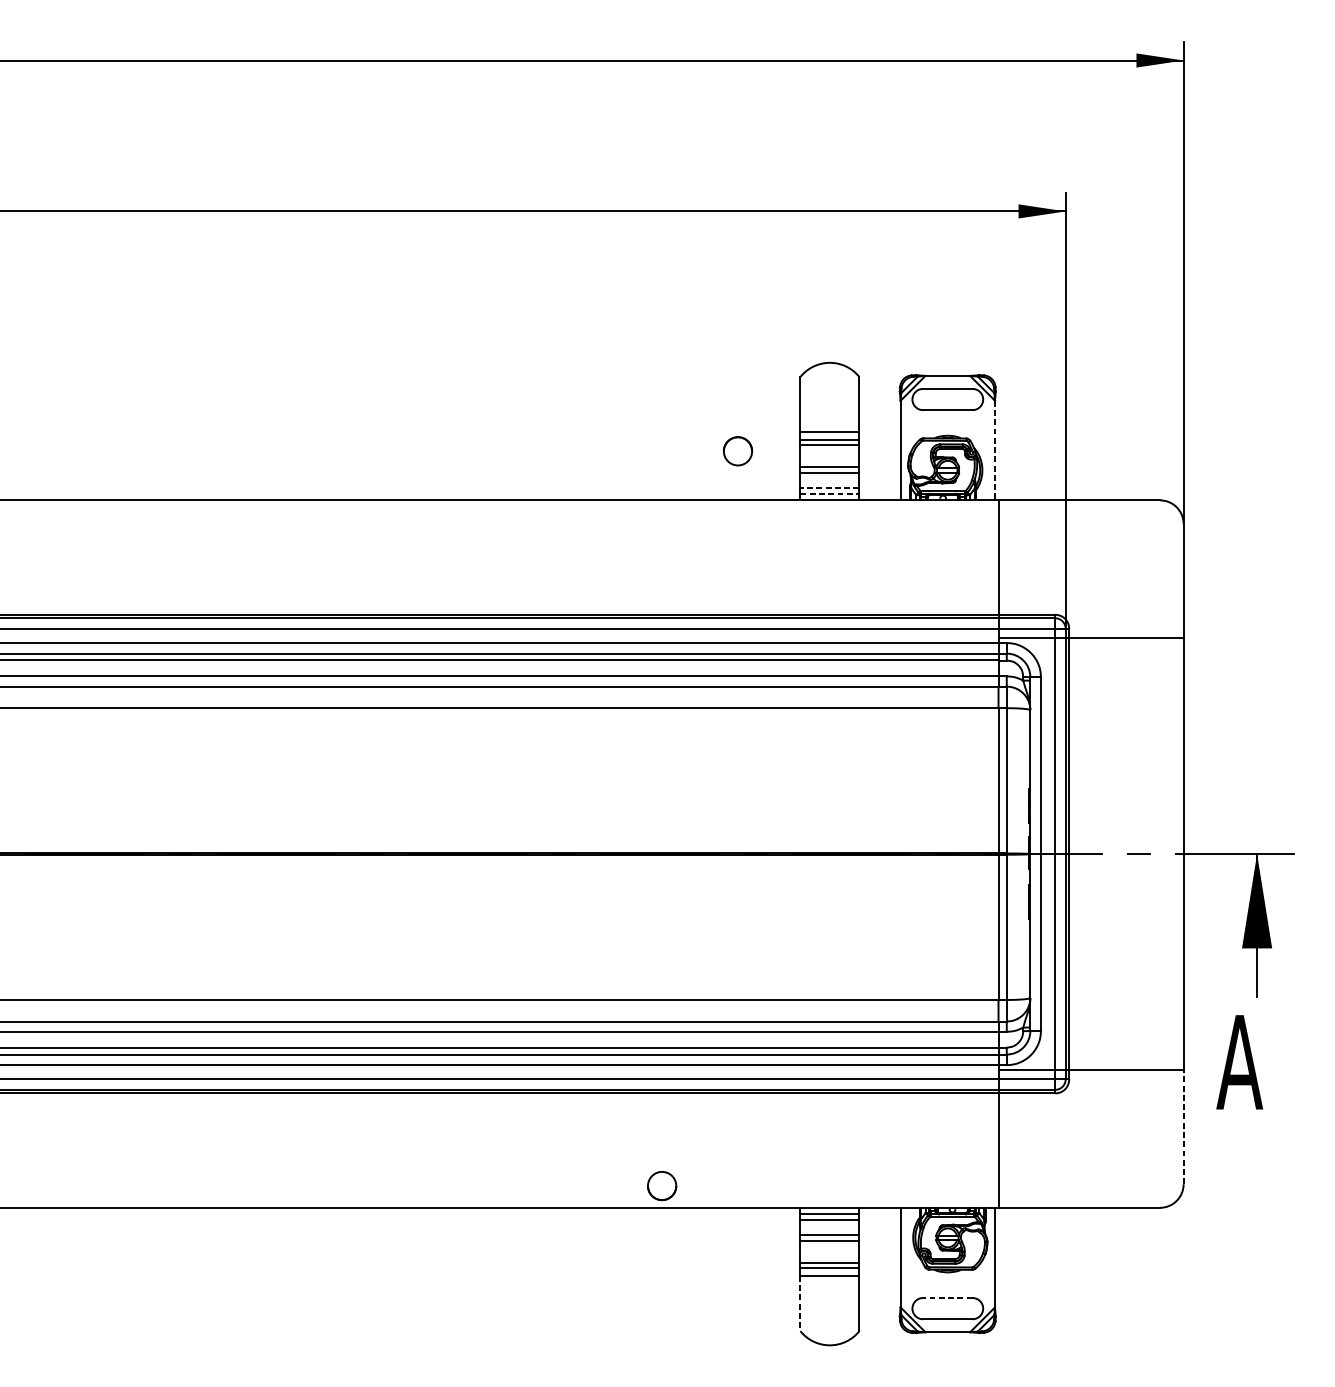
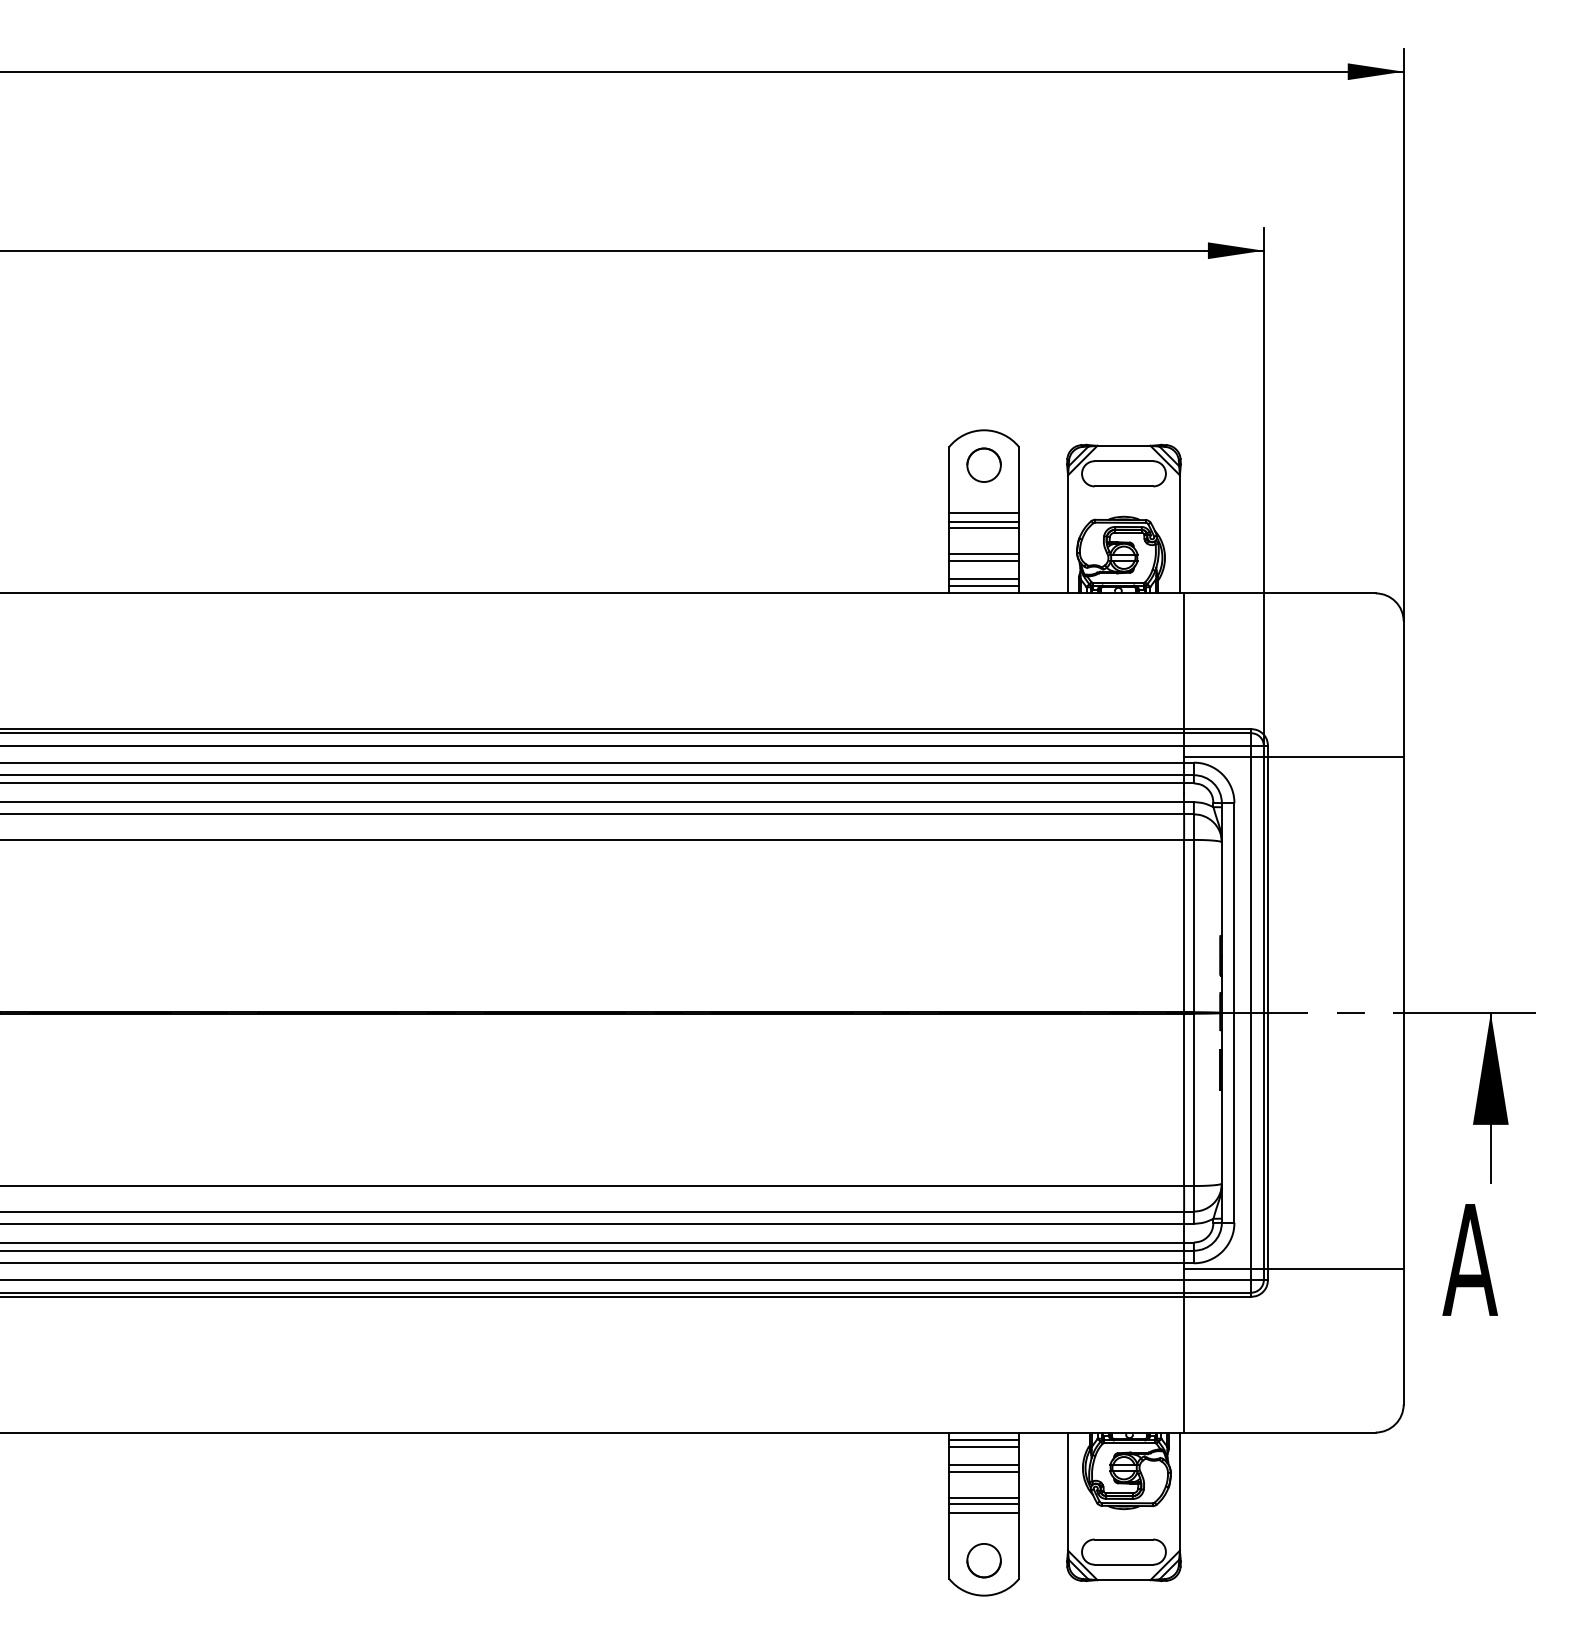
circle: (737, 450) -> (983, 464), moved
line: (994, 450) -> (1179, 534), dashed -> solid
line: (830, 487) -> (984, 578), dashed -> solid
line: (830, 493) -> (984, 585), dashed -> solid
line: (1183, 1126) -> (1403, 1336), dashed -> solid
circle: (661, 1185) -> (983, 1560), moved
line: (947, 1298) -> (1123, 1539), dashed -> solid
line: (800, 1303) -> (949, 1546), dashed -> solid

